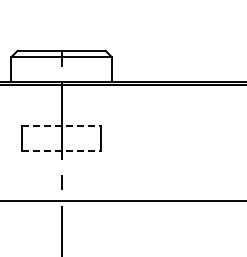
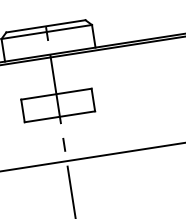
line: (62, 126) -> (57, 94), dashed -> solid
line: (62, 151) -> (60, 116), dashed -> solid

